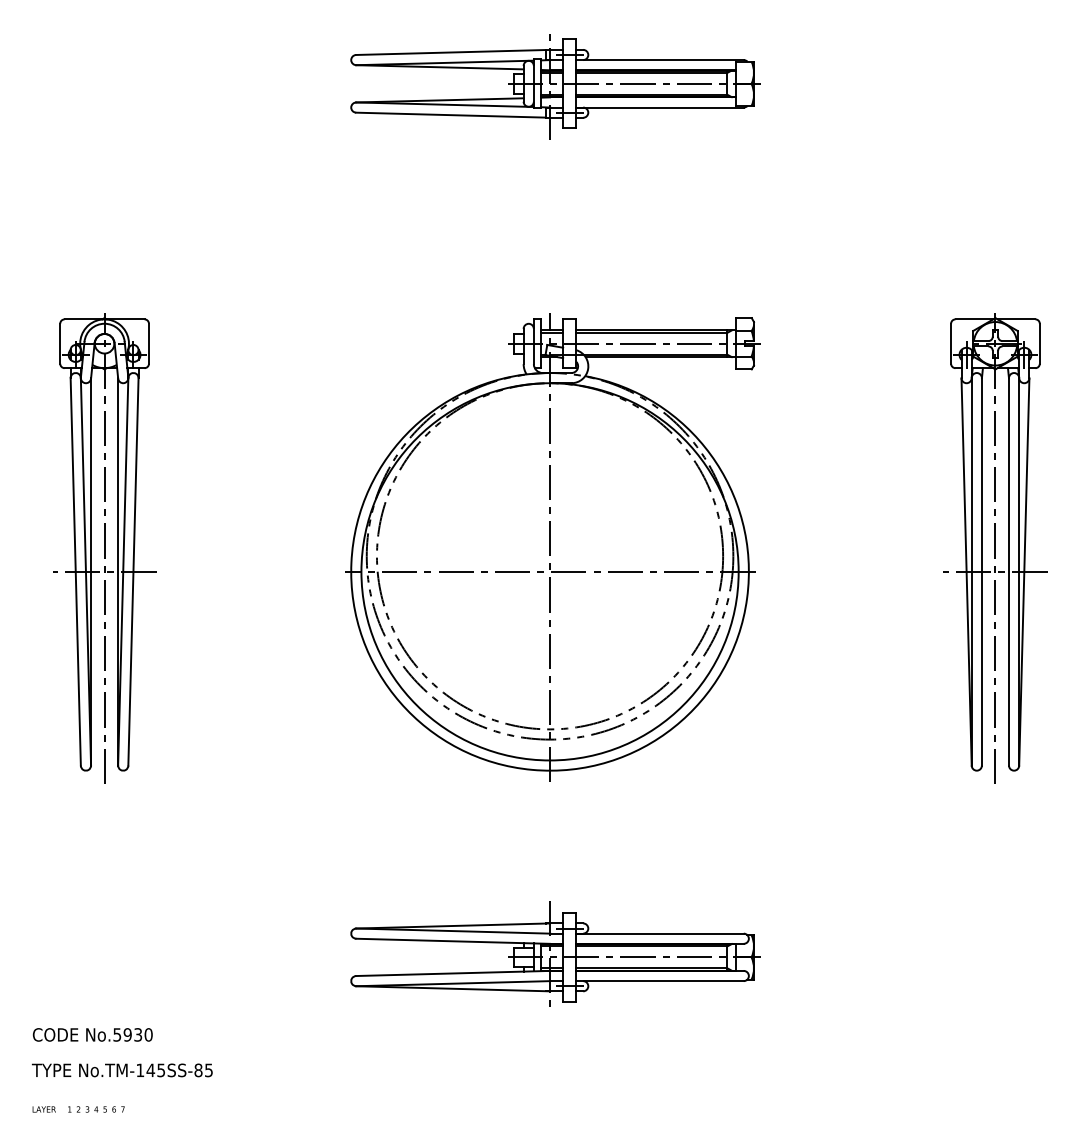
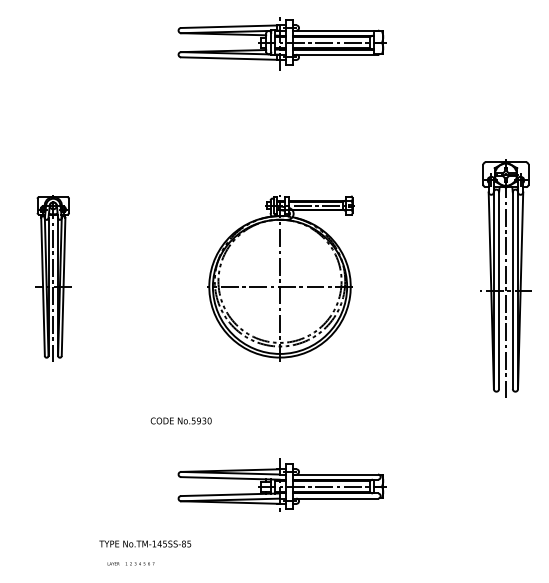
part: (551, 545) -> (280, 277), size x0.7
part: (105, 547) -> (53, 278), size x0.7
text: (91, 1033) -> (180, 420), moved
text: (122, 1069) -> (145, 543), moved
text: (77, 1108) -> (130, 563), moved

